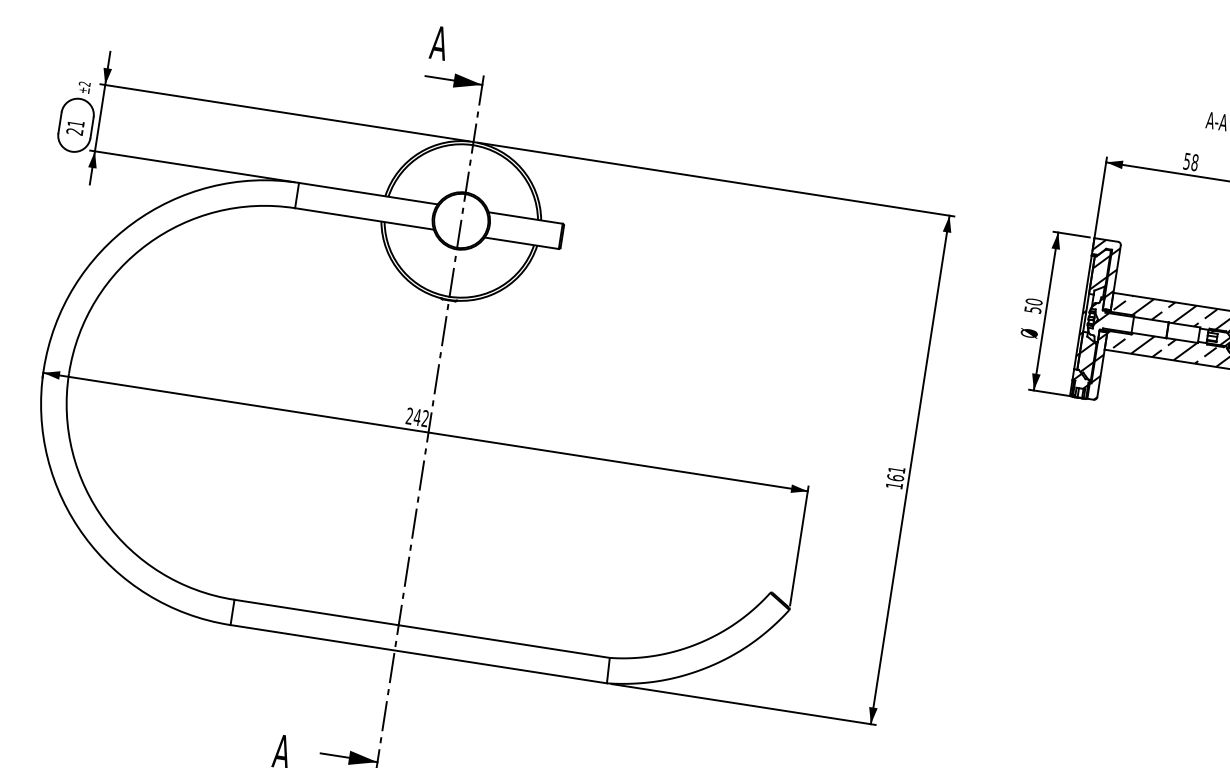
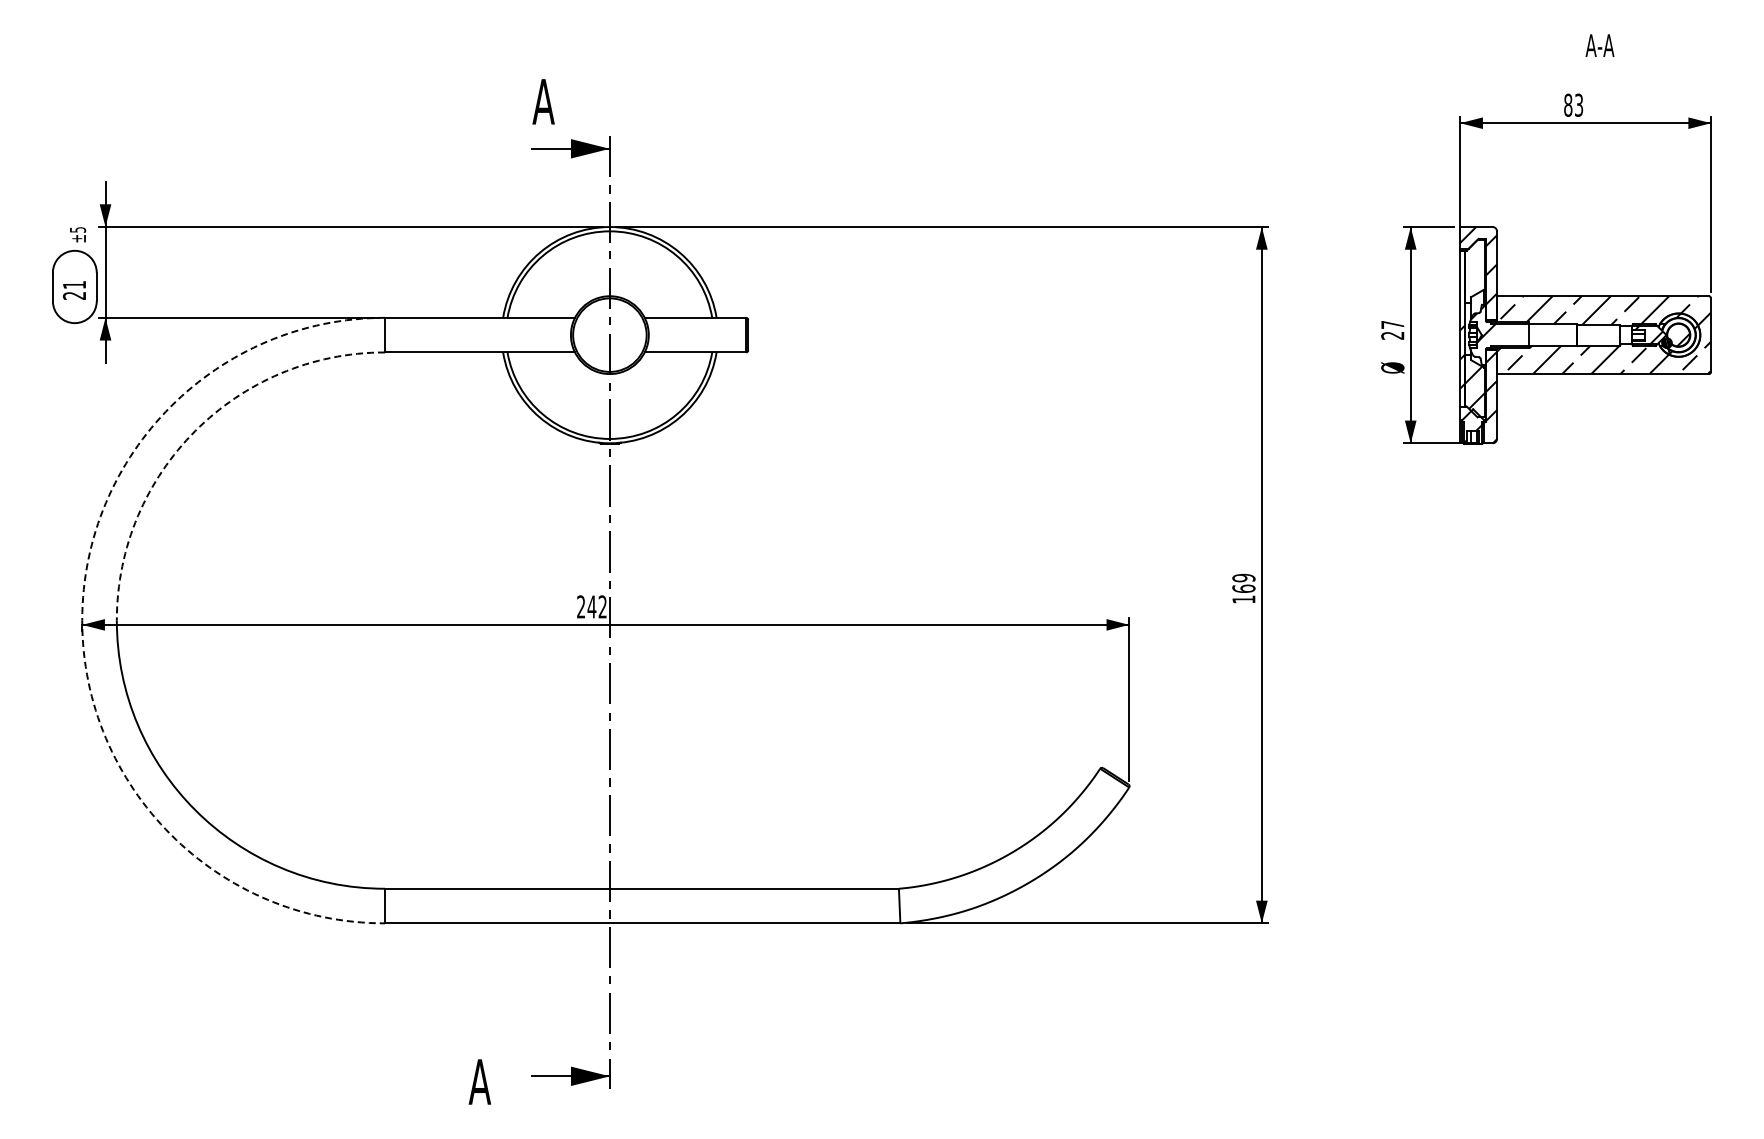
text: (84, 83) -> (77, 229), ±2 -> ±5
text: (1191, 161) -> (1573, 104), 58 -> 83
arc: (147, 244) -> (195, 431), solid -> dashed
hatch: (1099, 272) -> (1474, 271), removed
text: (1033, 305) -> (1392, 329), 50 -> 27
arc: (43, 369) -> (82, 620), solid -> dashed
text: (896, 469) -> (1243, 577), 161 -> 169

